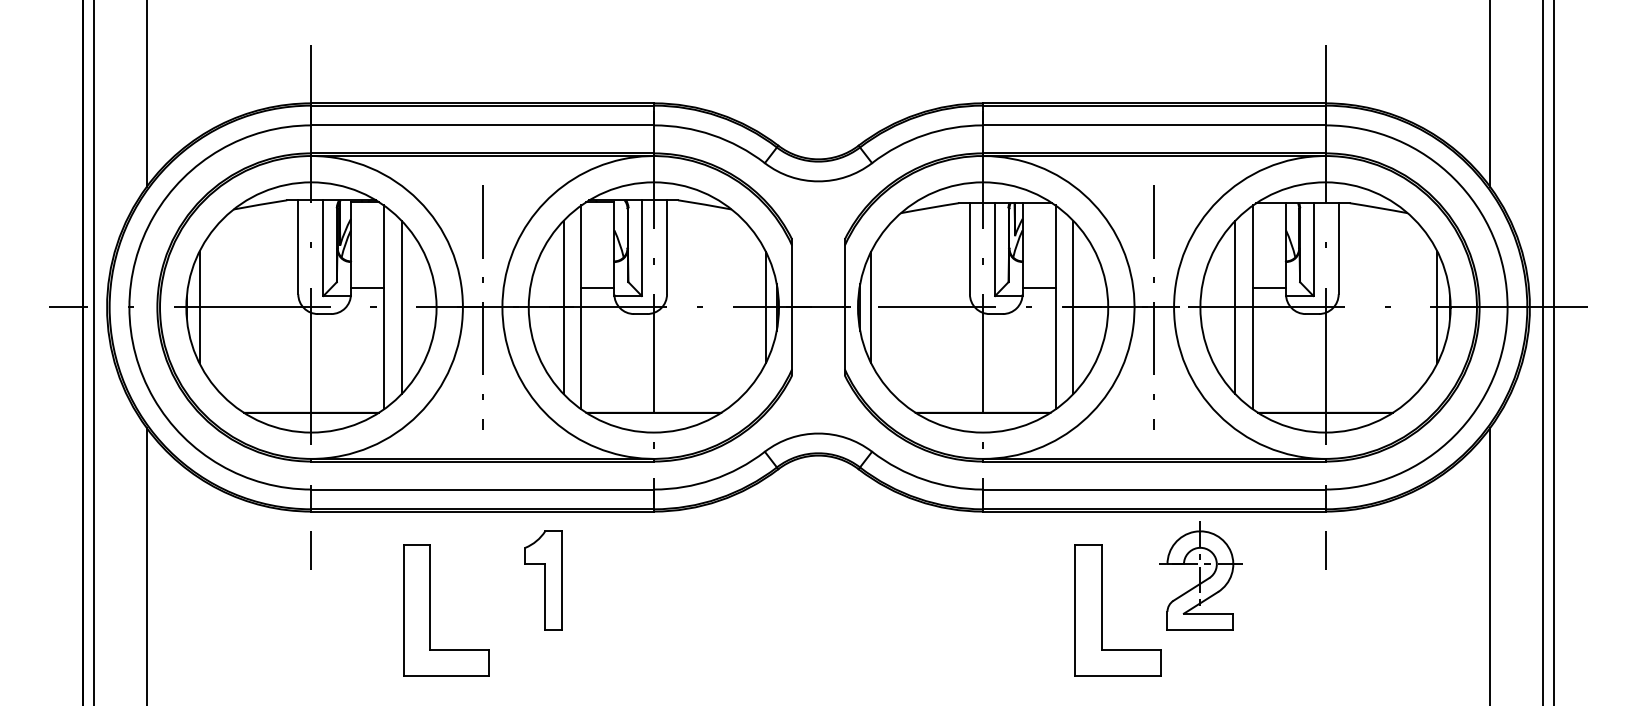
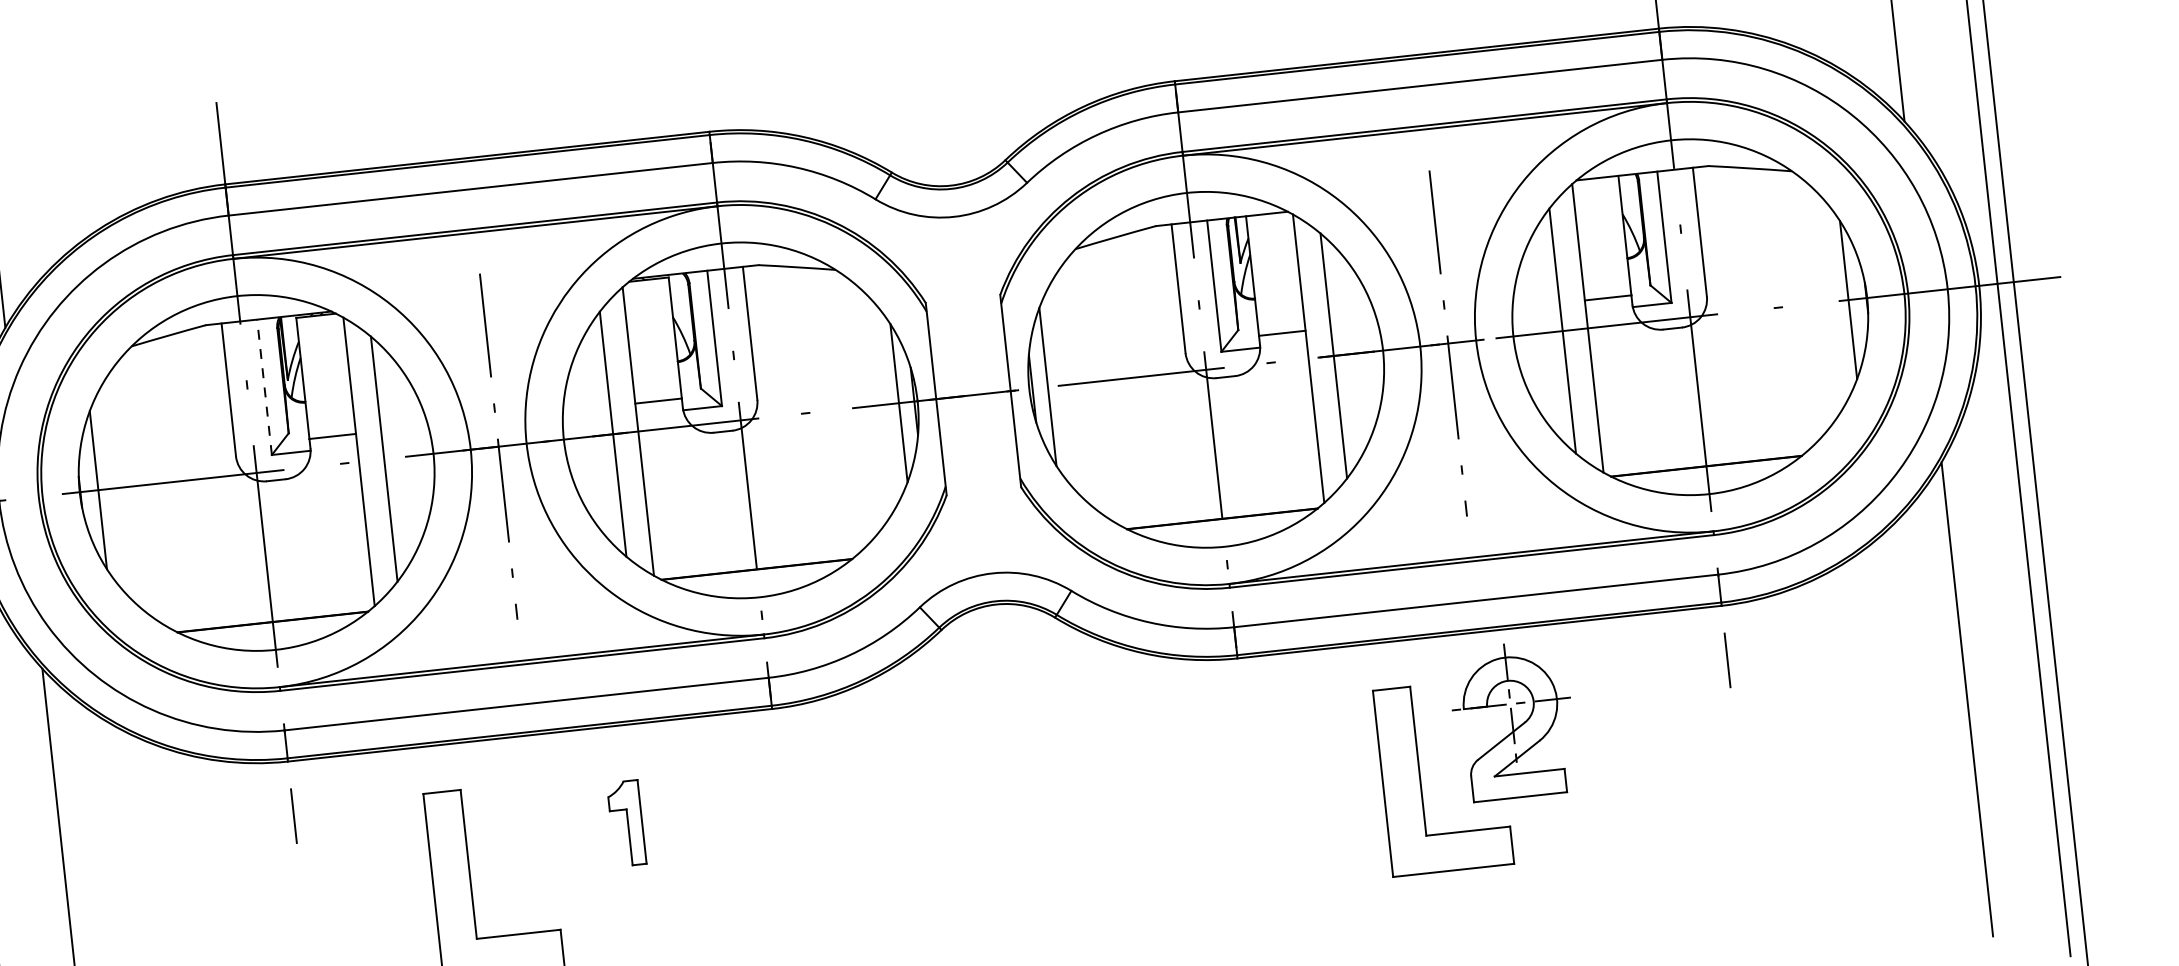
line: (323, 248) -> (264, 387), solid -> dashed
part: (1200, 575) -> (1512, 719), moved
part: (543, 580) -> (626, 823), size x0.6

